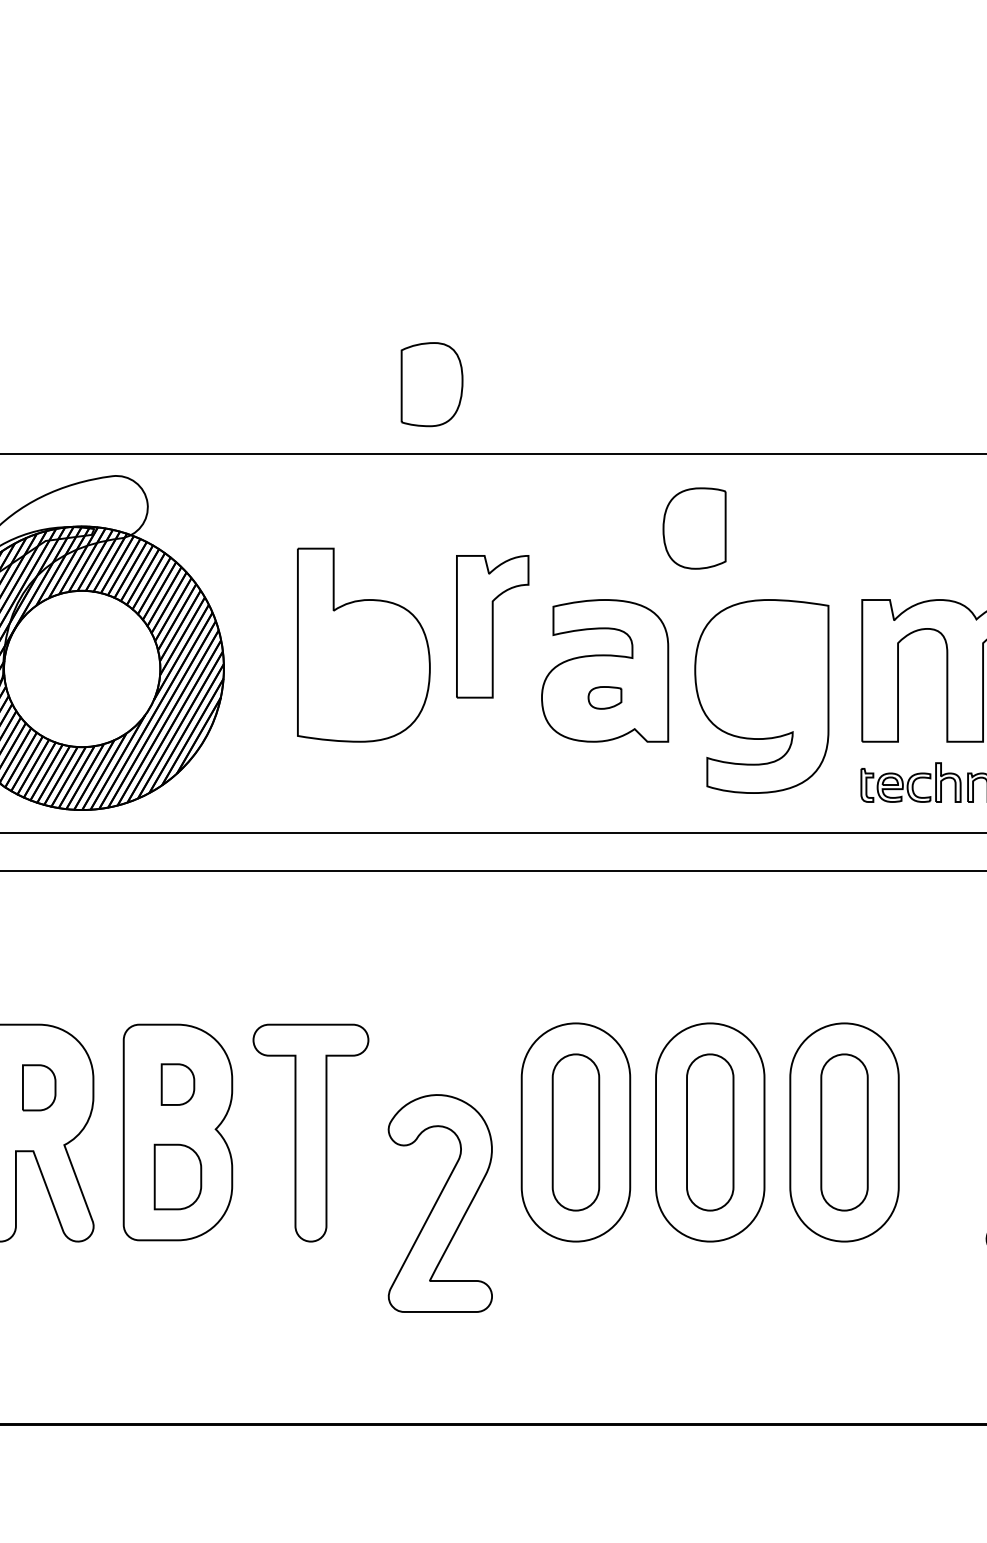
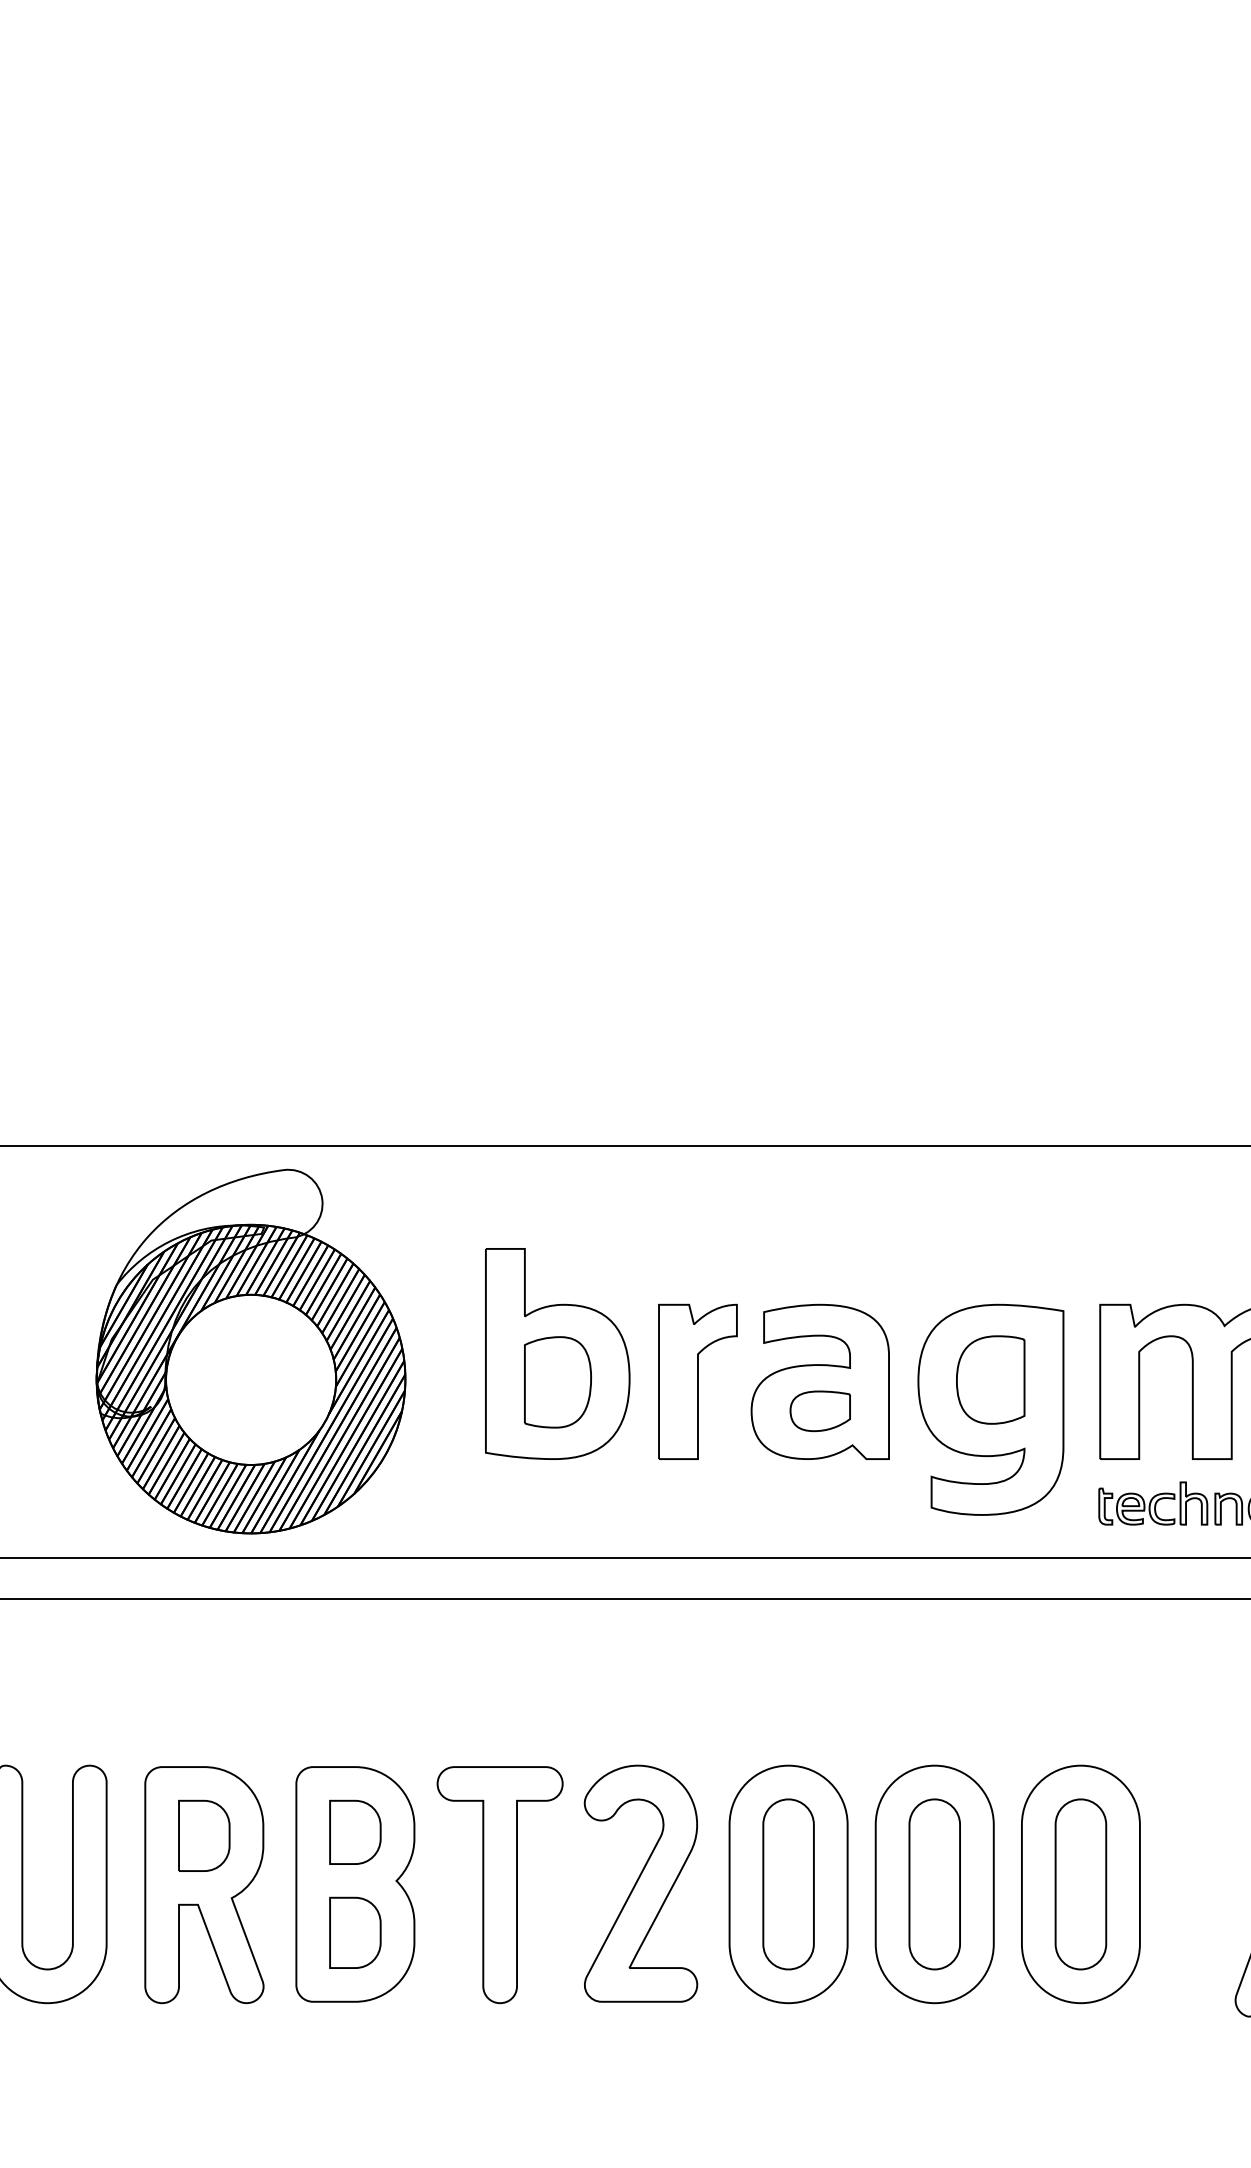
part: (431, 384) -> (557, 1382), moved
part: (694, 528) -> (990, 1379), moved
part: (492, 626) -> (697, 1381), moved
part: (604, 698) -> (819, 1411), size x1.67
part: (178, 1083) -> (355, 1831), size x1.43
part: (39, 1087) -> (204, 1835), size x1.43
part: (439, 1203) -> (640, 1883), moved

